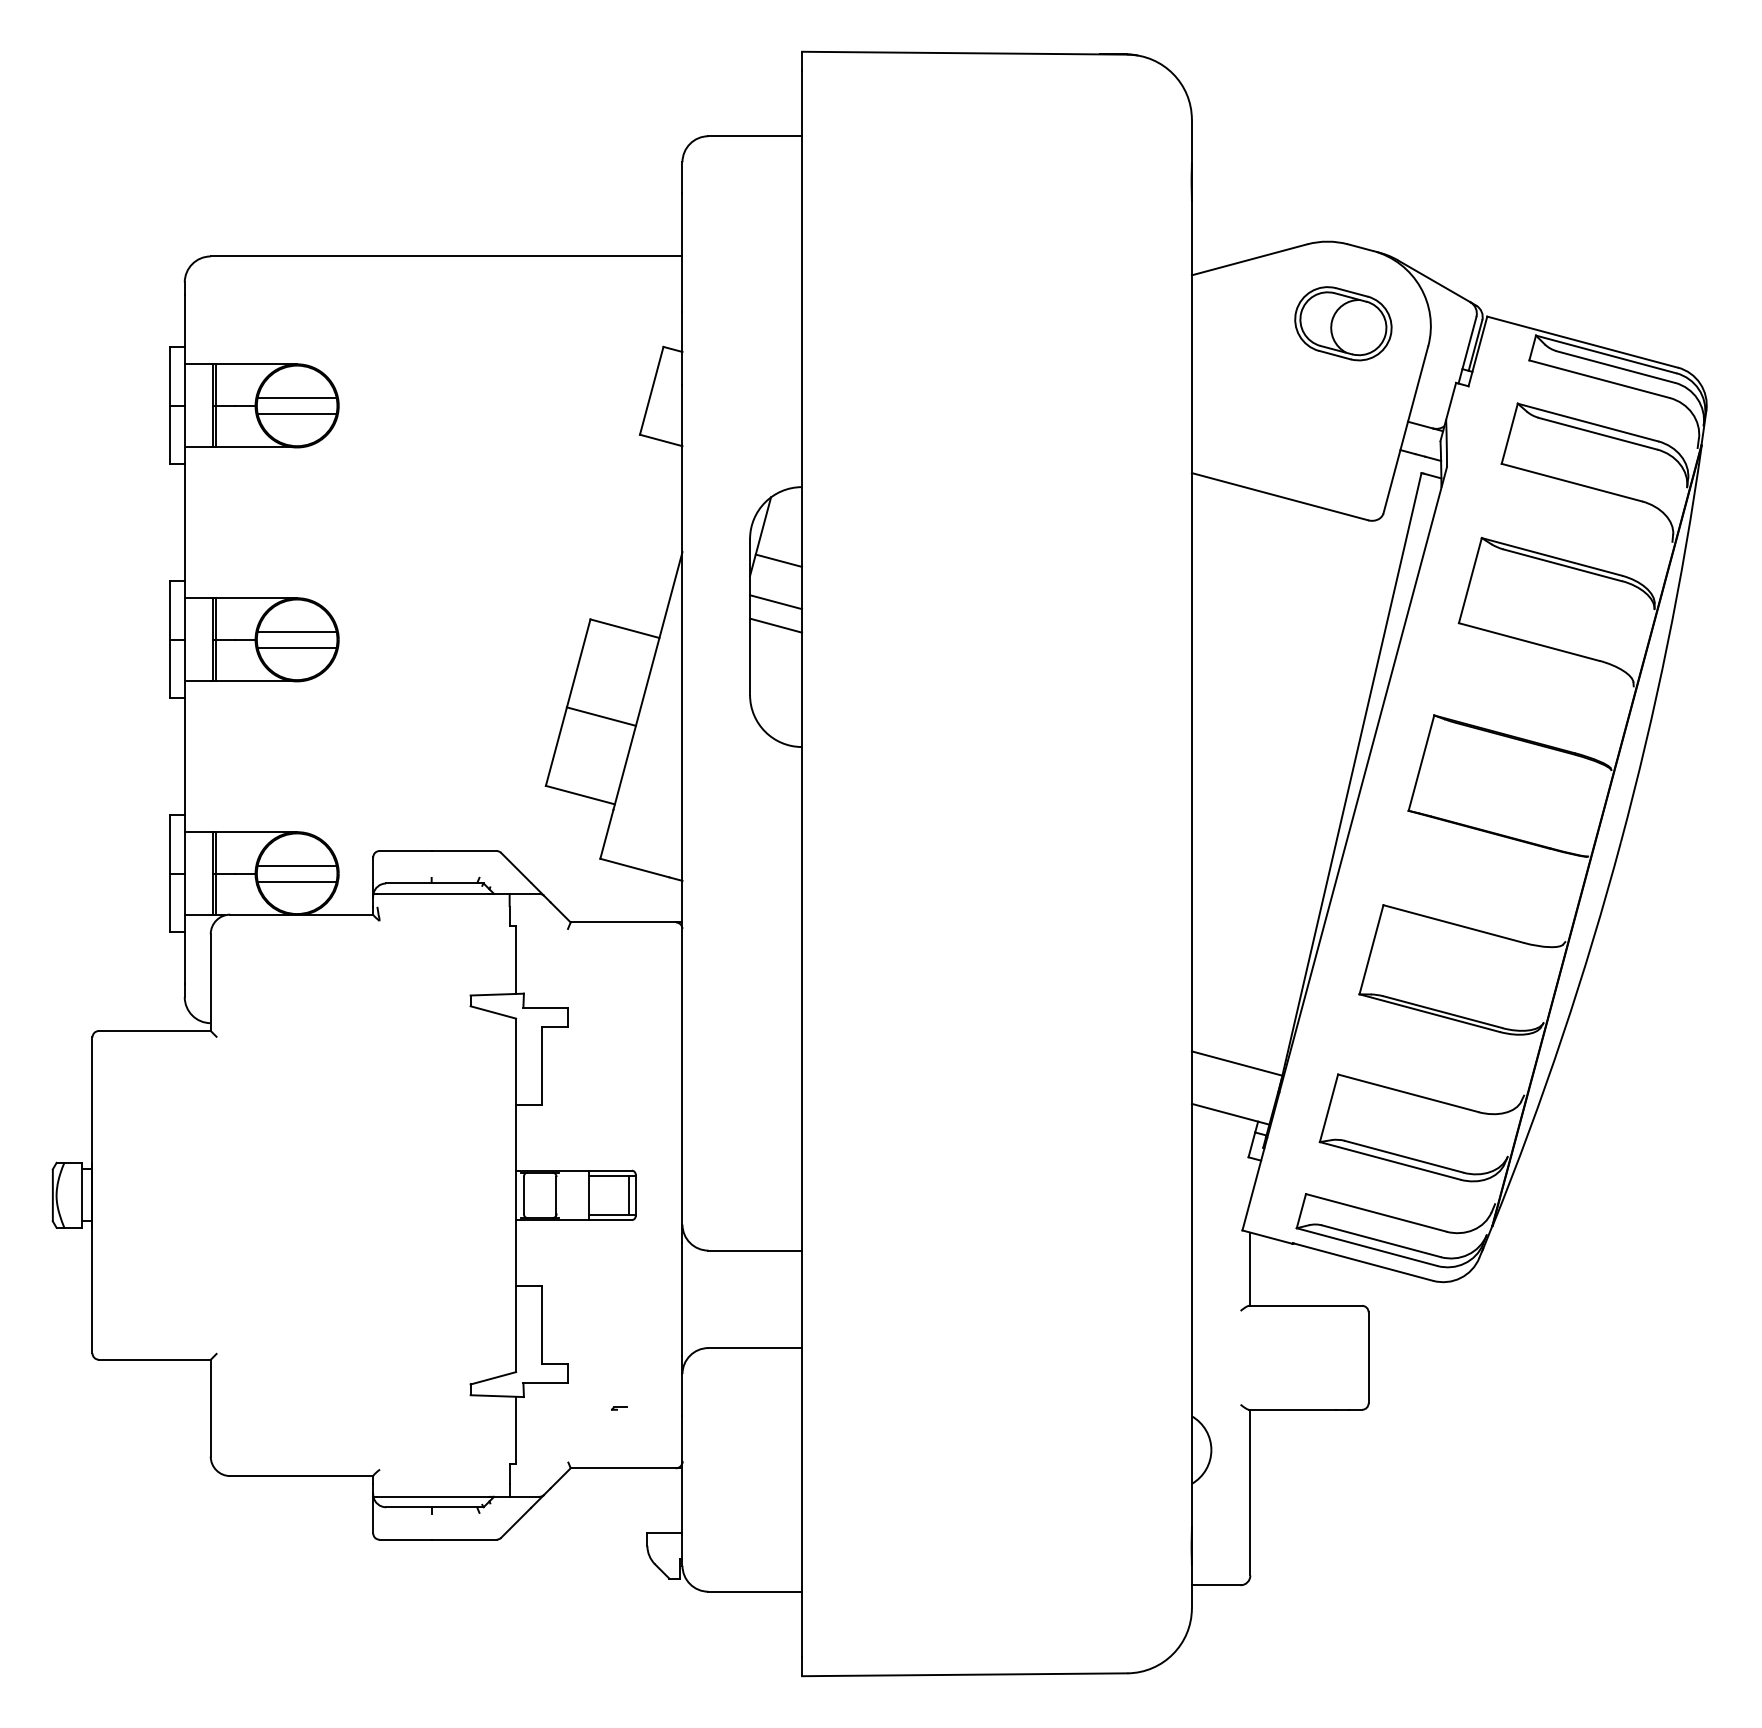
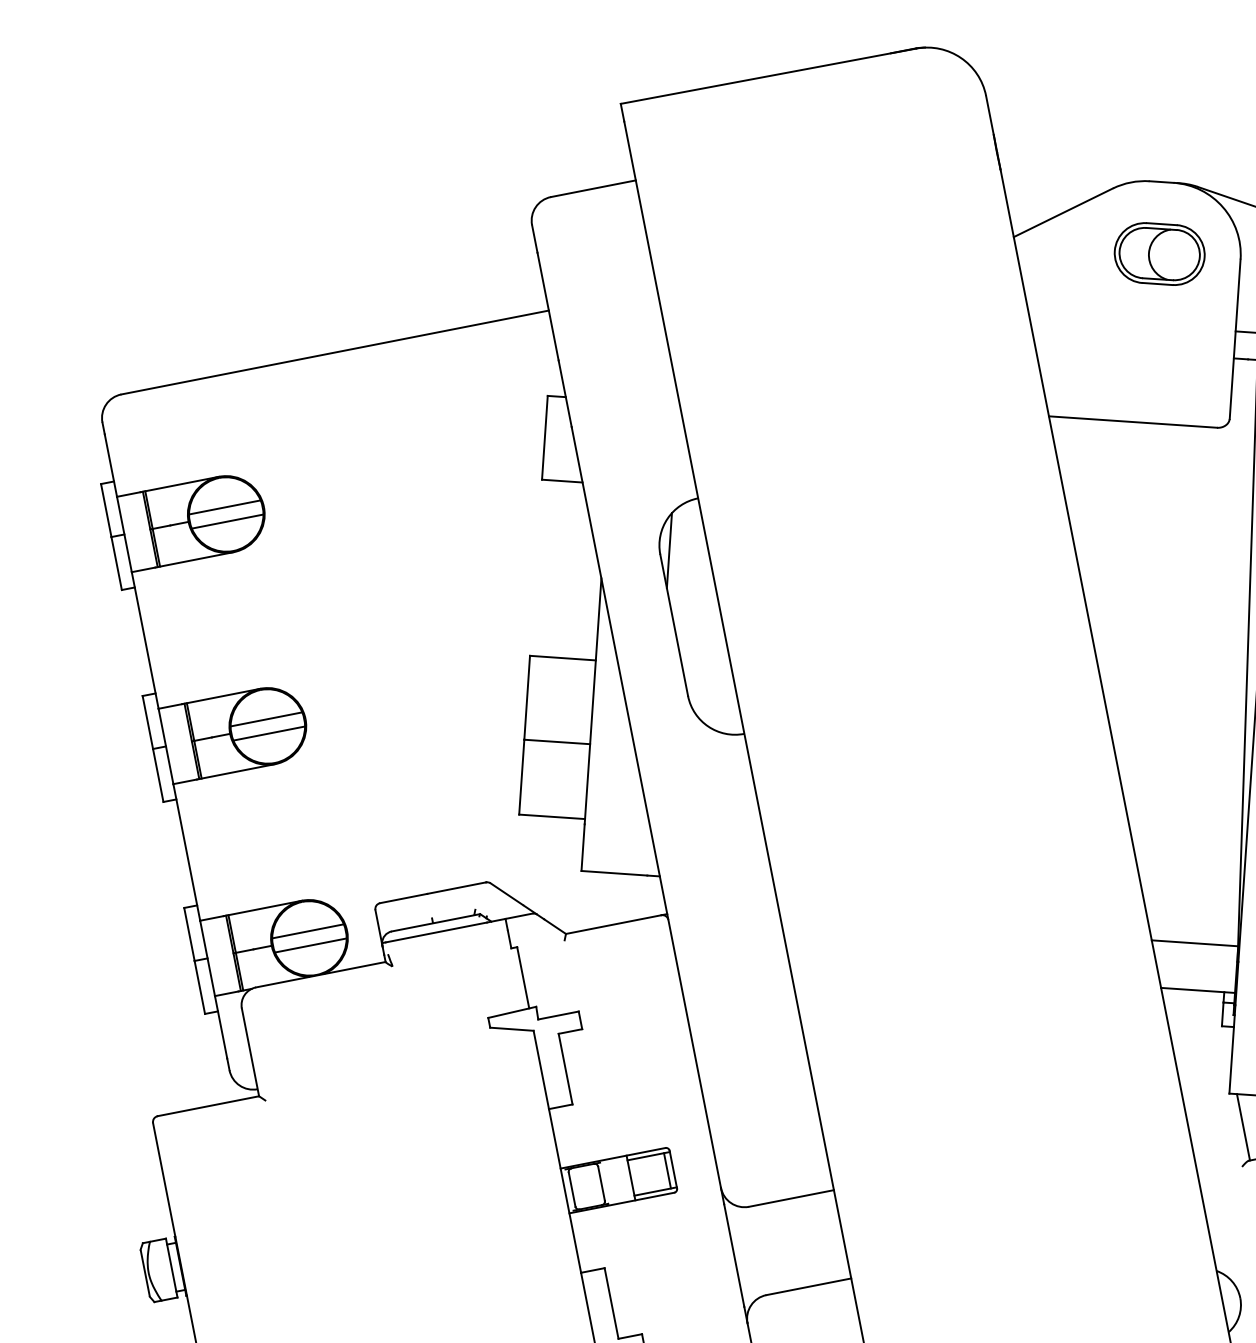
line: (778, 560) -> (689, 569), removed
line: (776, 602) -> (695, 607), removed
line: (776, 625) -> (699, 628), removed

